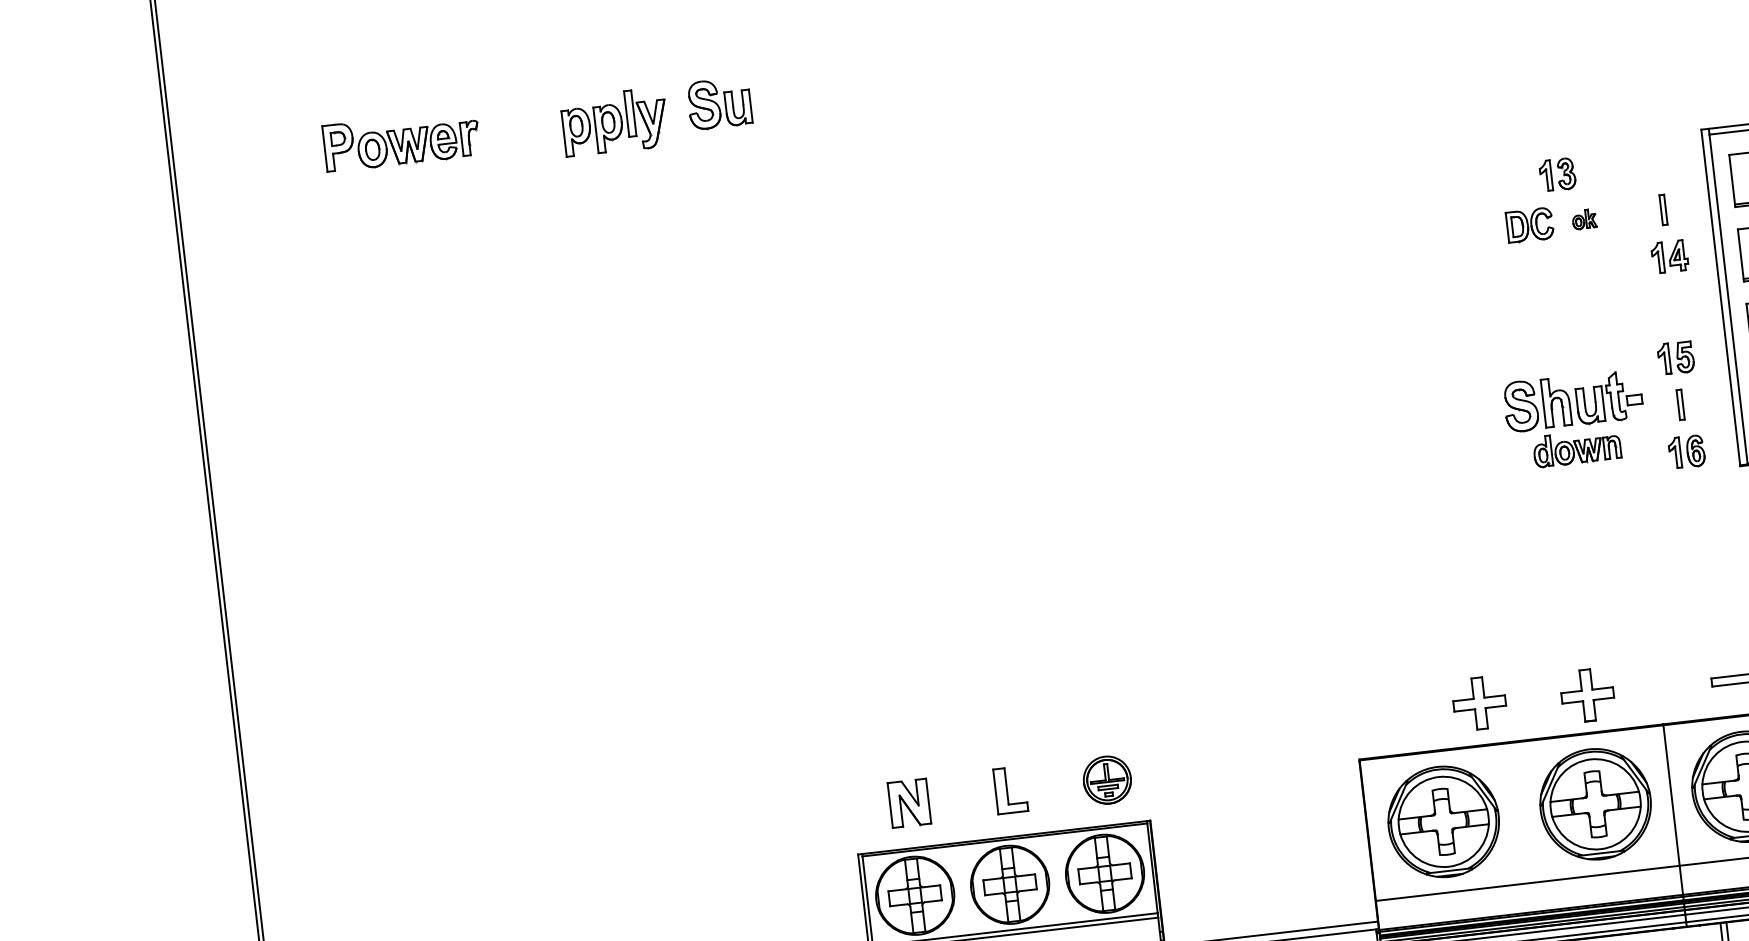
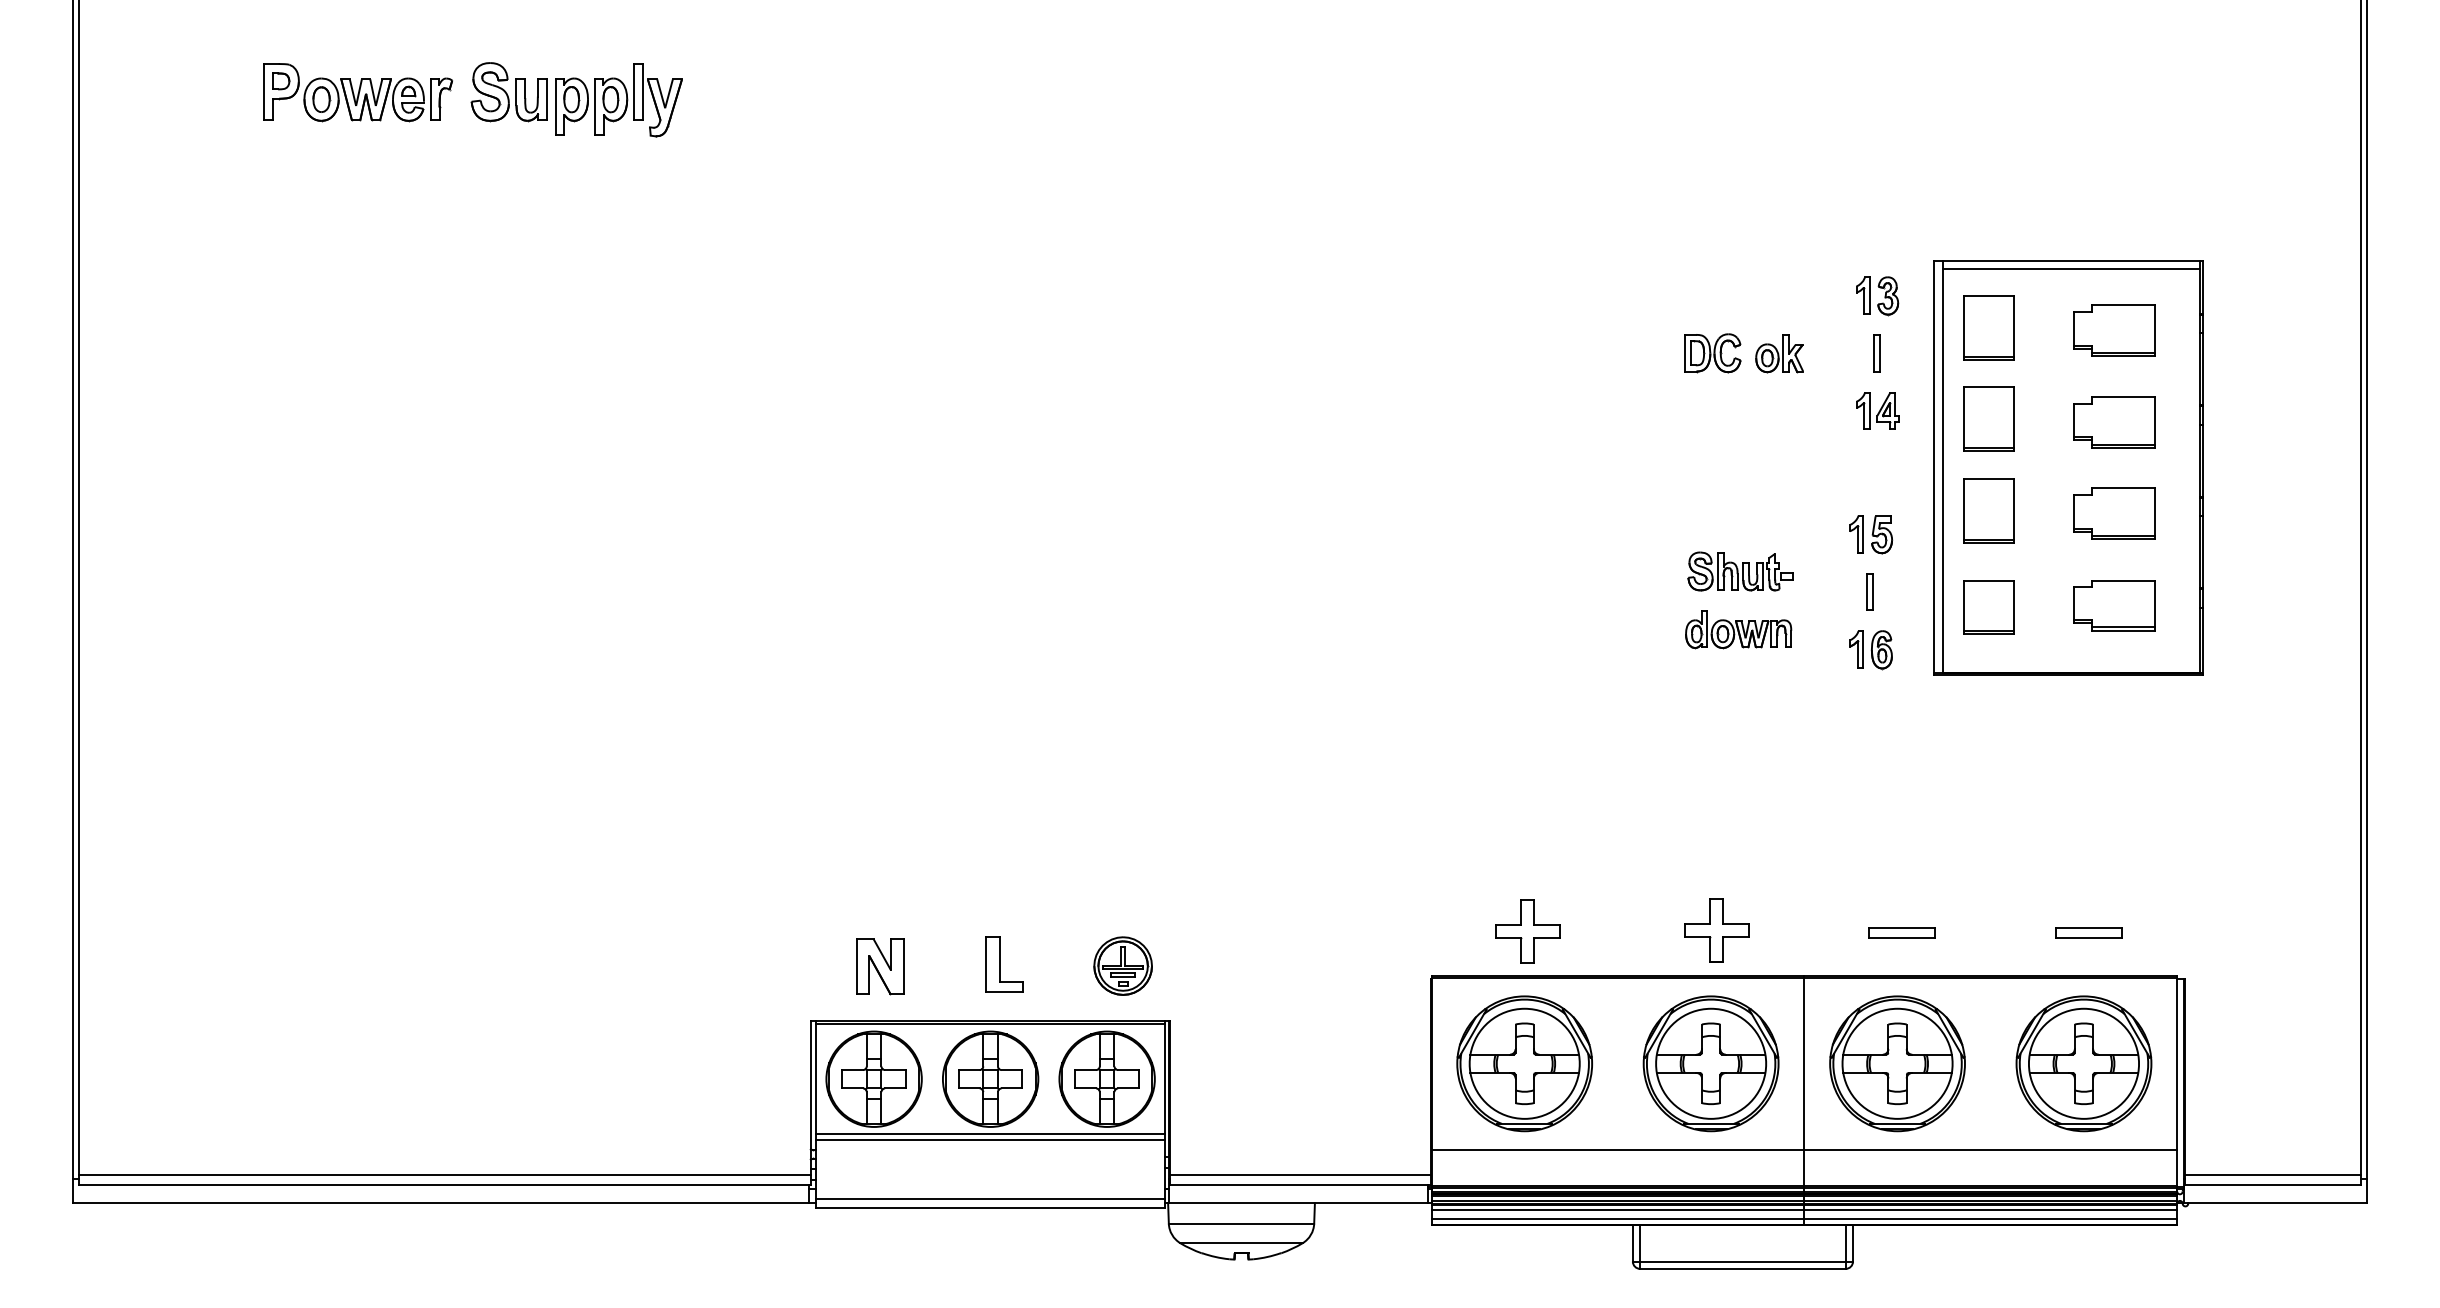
part: (719, 103) -> (508, 92), moved
part: (1552, 175) -> (1870, 296), moved
part: (1584, 219) -> (1779, 353), size x1.67
part: (1573, 400) -> (1740, 571), size x0.62
part: (1479, 703) -> (1527, 931), moved

